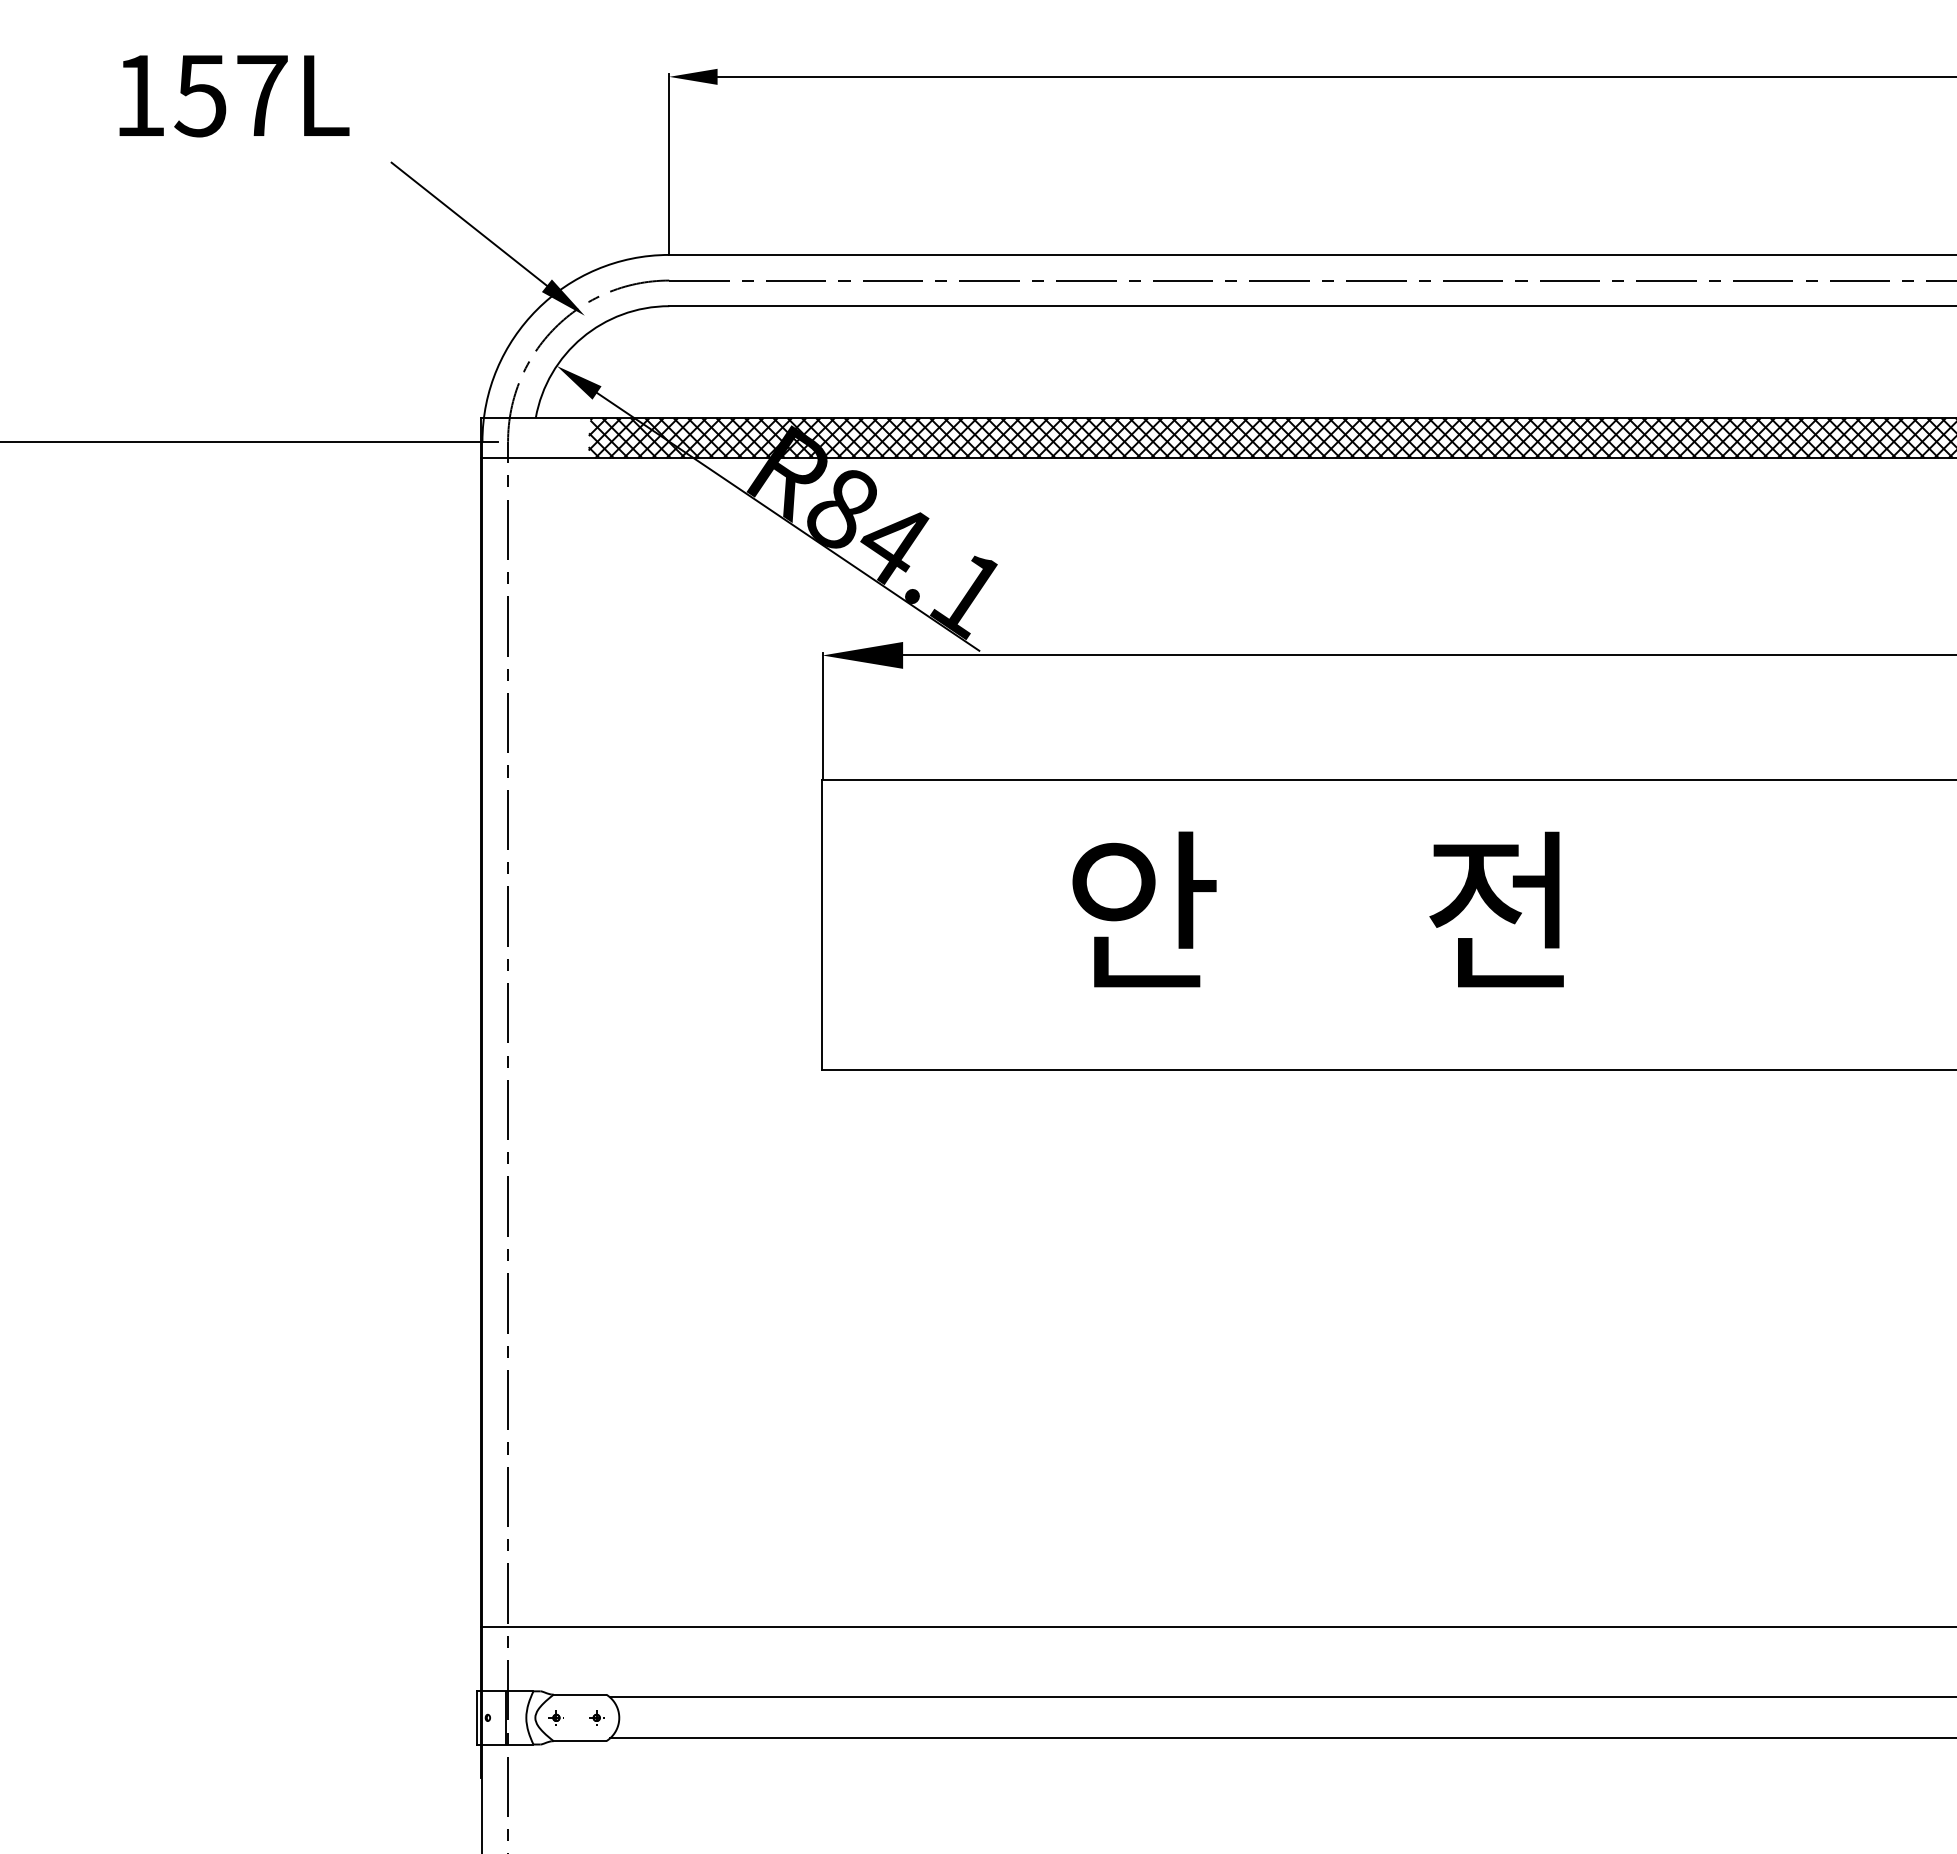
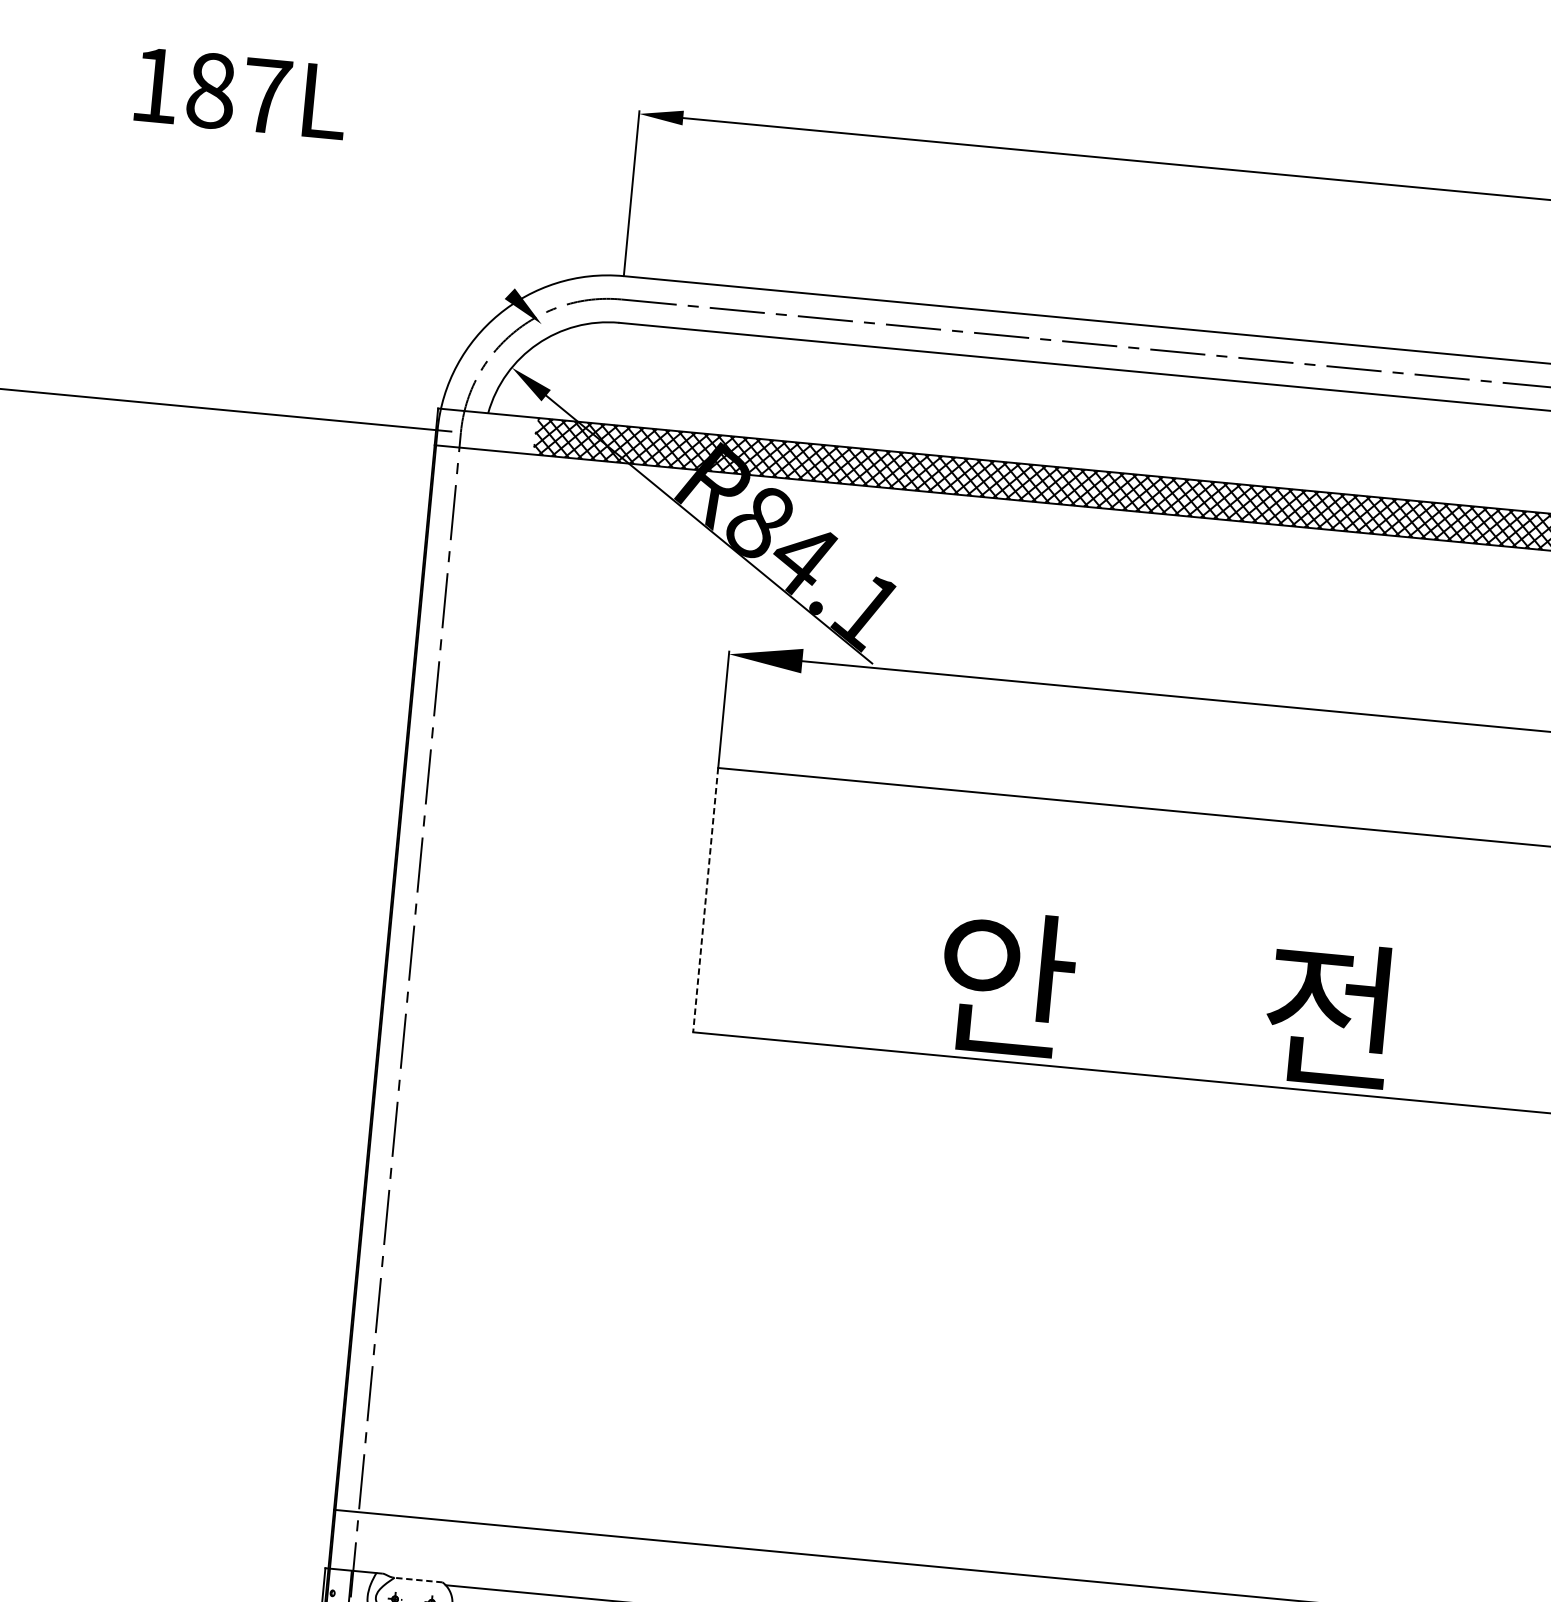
text: (200, 95) -> (210, 90), 157L -> 187L
line: (468, 223) -> (443, 230), removed
text: (1317, 909) -> (1165, 997), moved
line: (822, 925) -> (705, 900), solid -> dashed
line: (579, 1694) -> (418, 1579), solid -> dashed

